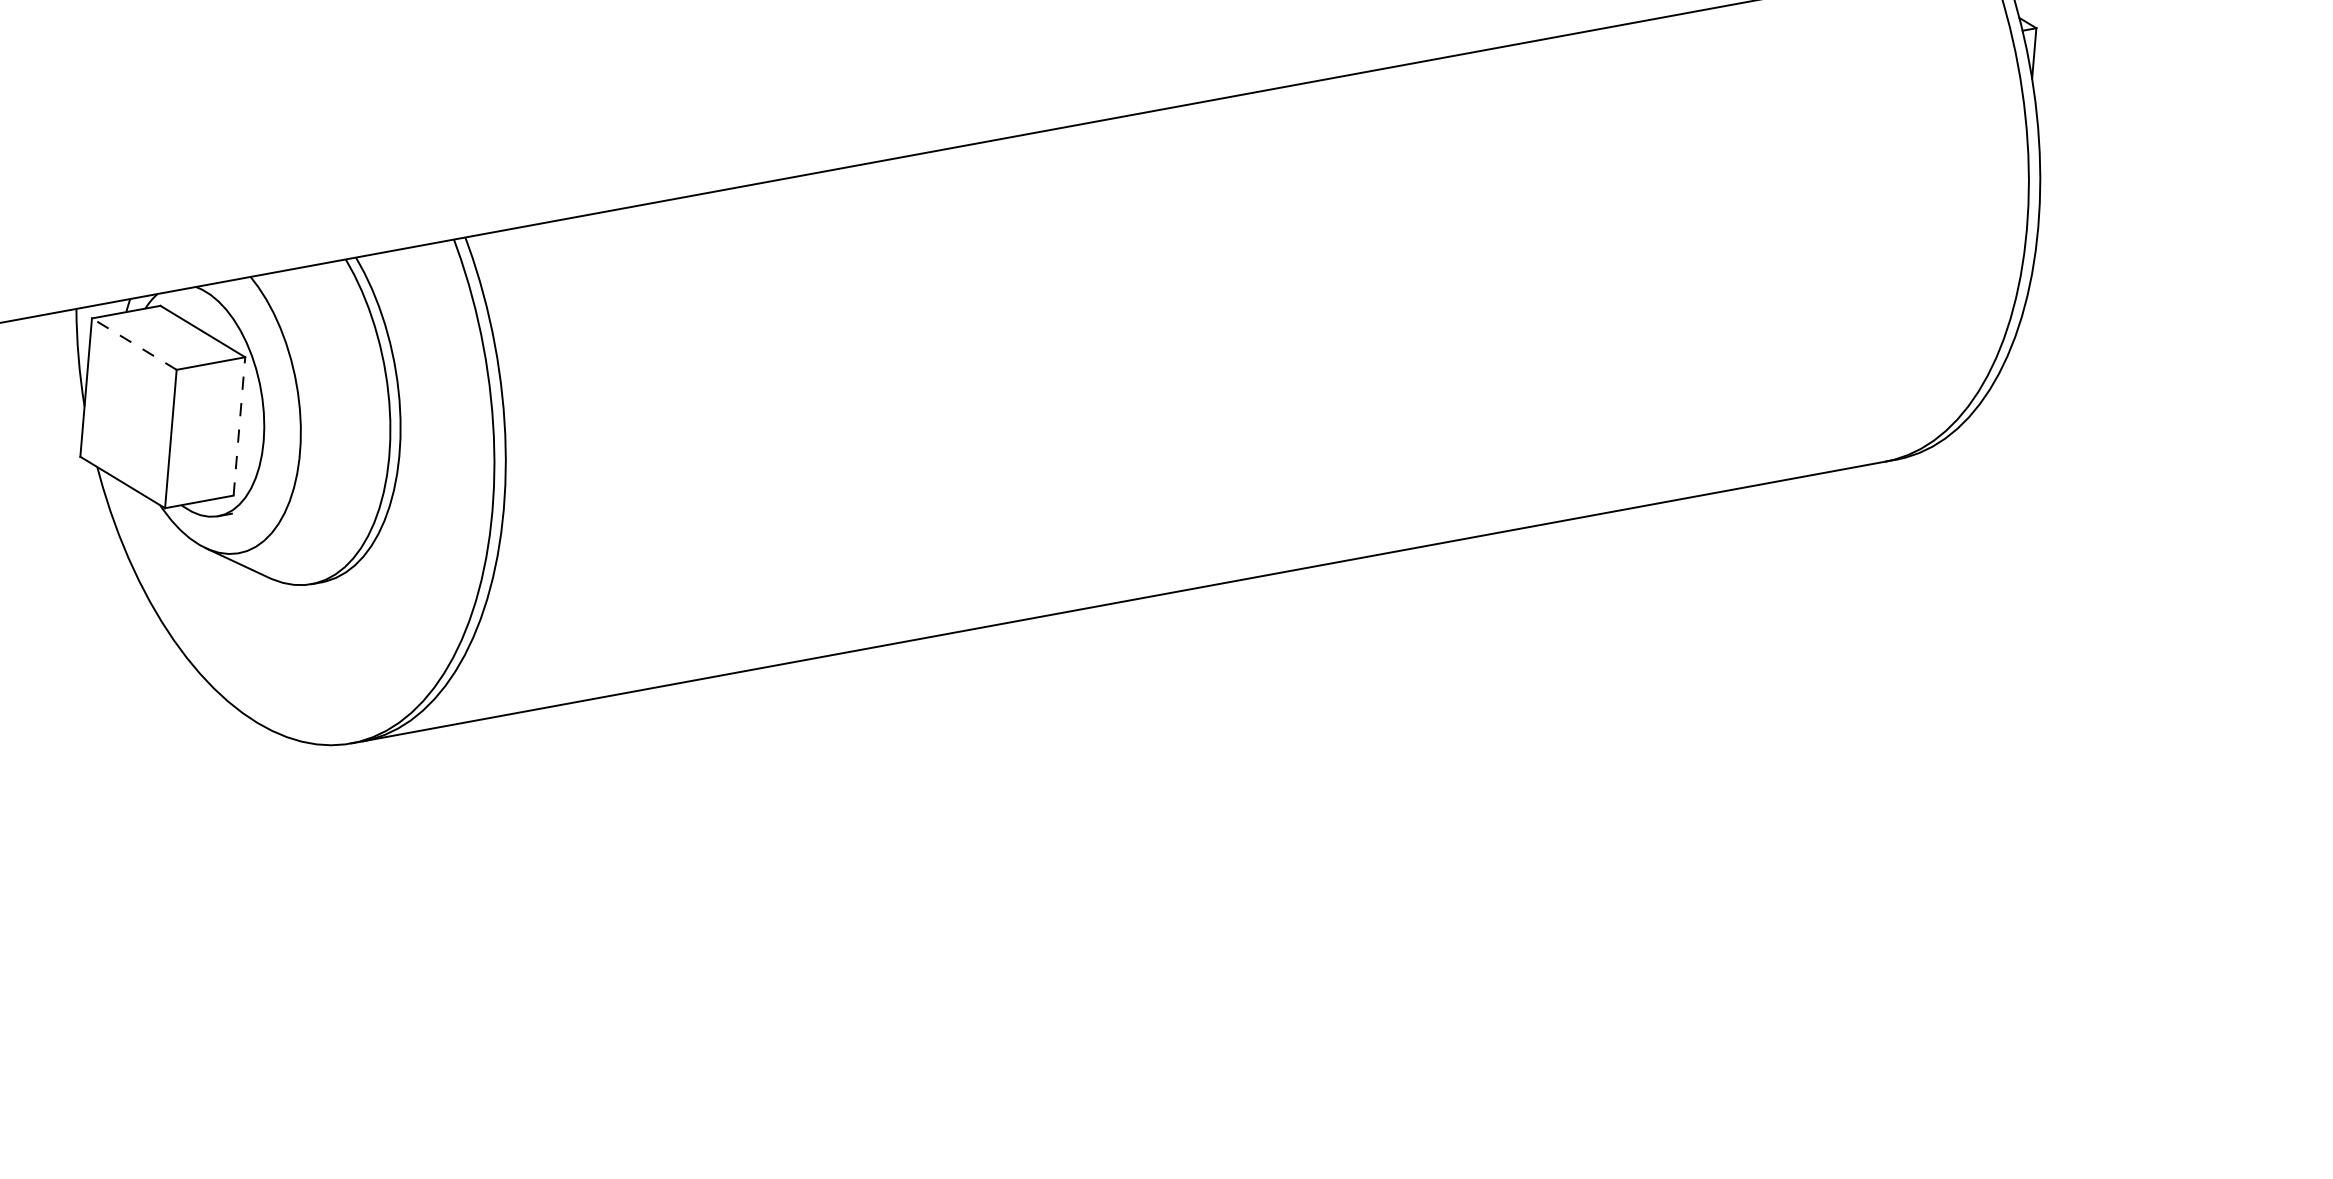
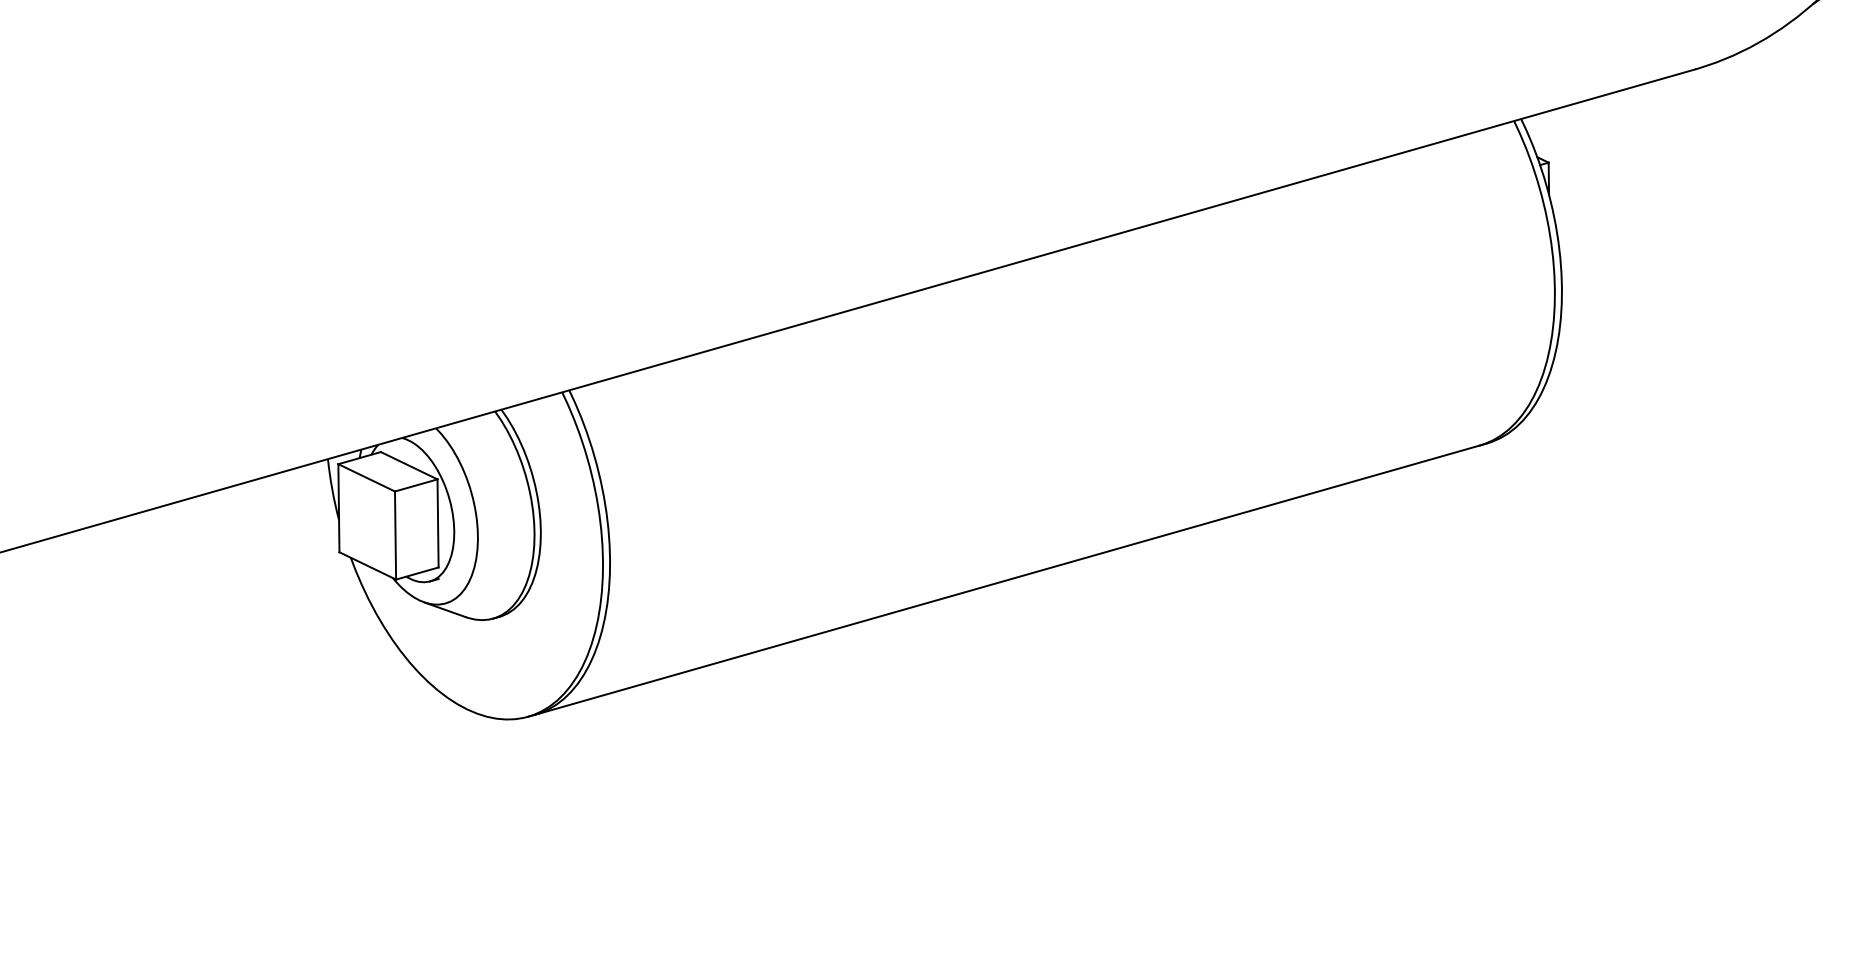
line: (134, 343) -> (366, 477), dashed -> solid
line: (240, 425) -> (438, 522), dashed -> solid

